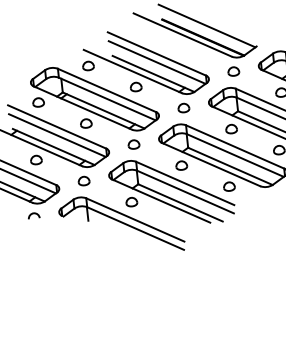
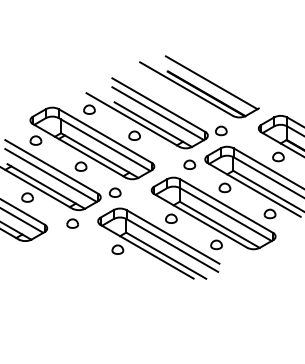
part: (233, 71) -> (221, 130), moved
part: (183, 107) -> (189, 164), moved
part: (133, 144) -> (114, 192), moved
arc: (33, 214) -> (18, 251), removed
part: (120, 224) -> (104, 270), removed

